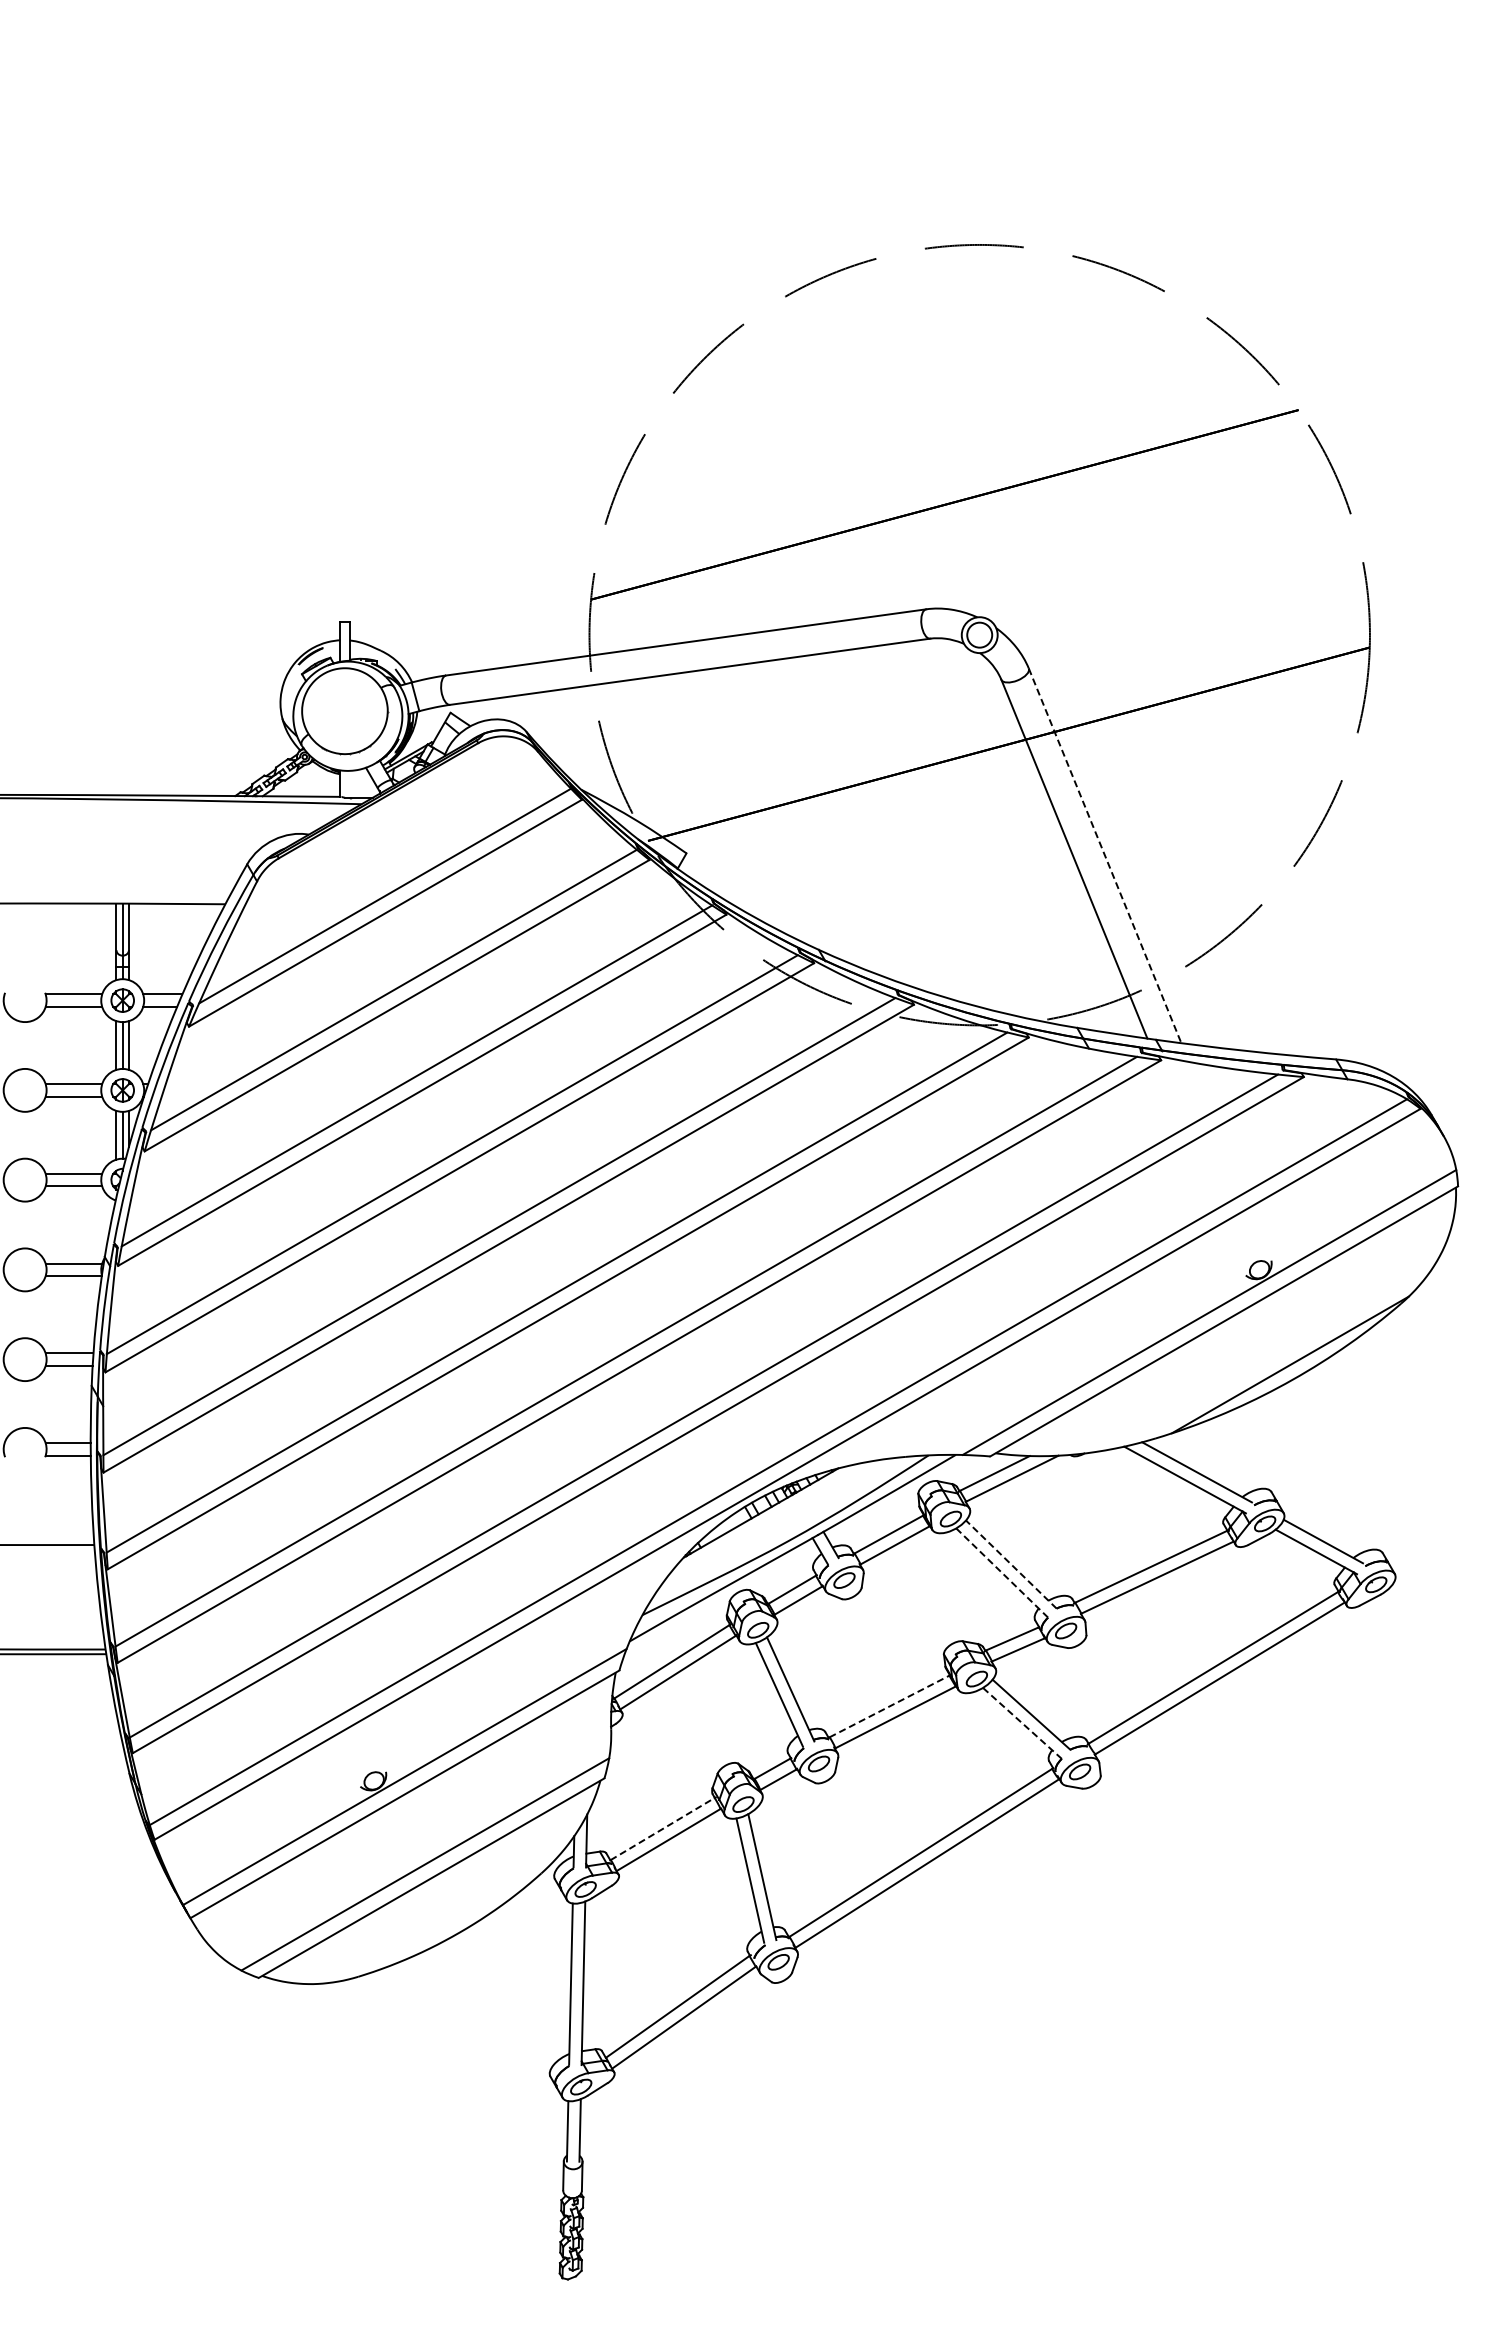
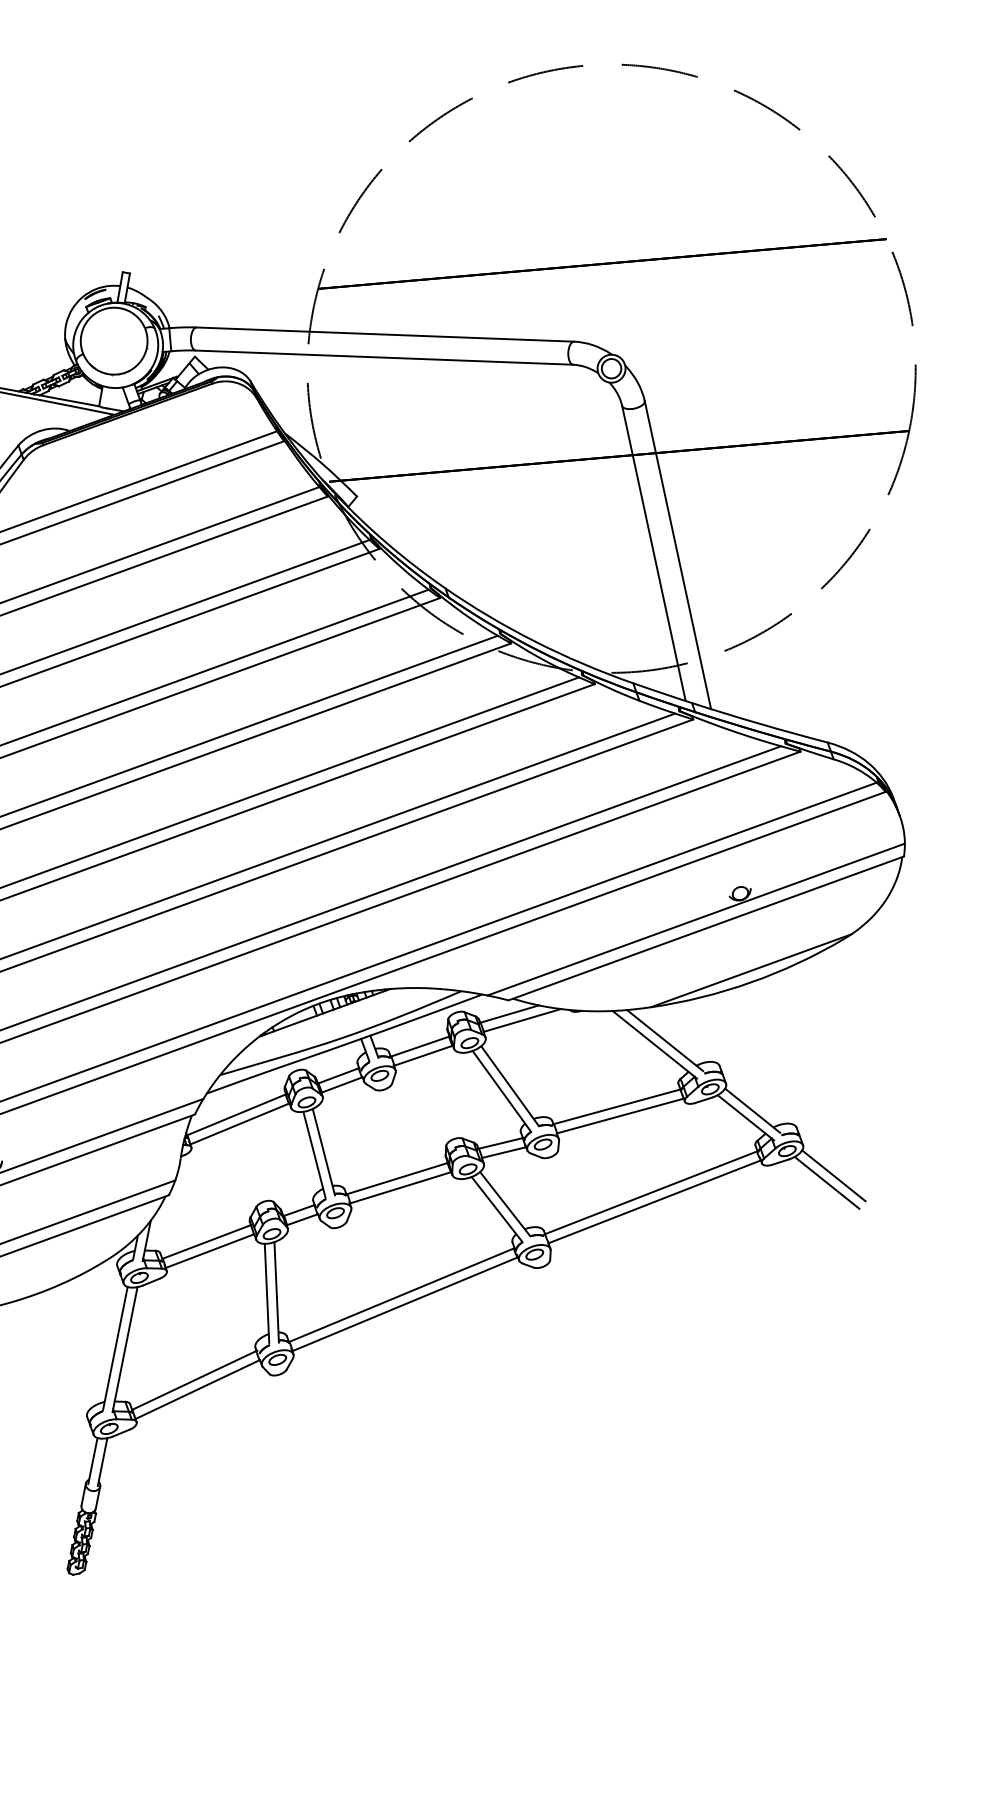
line: (1105, 856) -> (678, 555), dashed -> solid
line: (1011, 1564) -> (510, 1086), dashed -> solid
line: (1001, 1572) -> (501, 1090), dashed -> solid
line: (1440, 1605) -> (833, 1175), added
line: (1433, 1615) -> (827, 1182), added
line: (889, 1706) -> (397, 1178), dashed -> solid
line: (1022, 1723) -> (497, 1209), dashed -> solid
line: (662, 1829) -> (206, 1242), dashed -> solid

